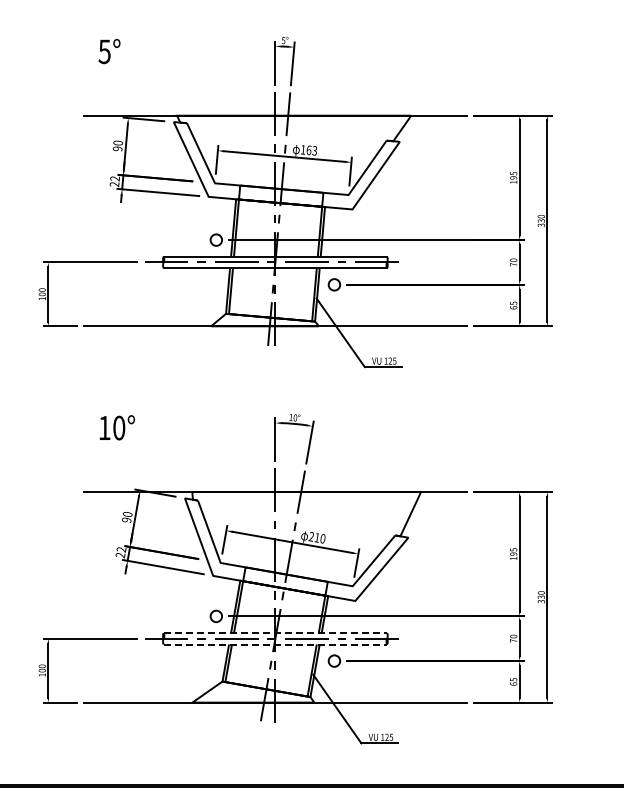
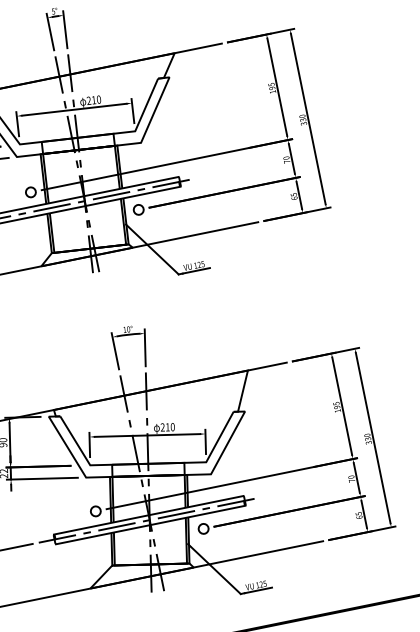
text: (308, 150) -> (93, 100), 163 -> 210
line: (275, 633) -> (148, 515), dashed -> solid
line: (275, 644) -> (150, 524), dashed -> solid

